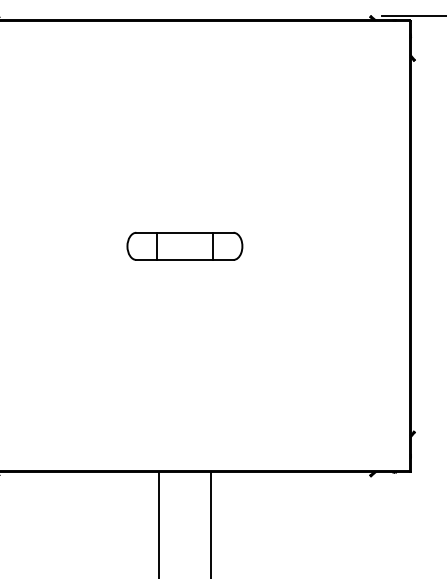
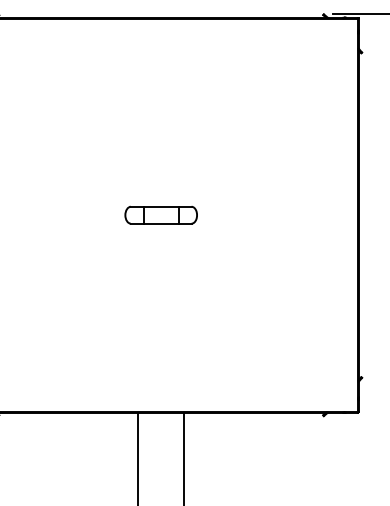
part: (183, 245) -> (160, 214), size x0.71

